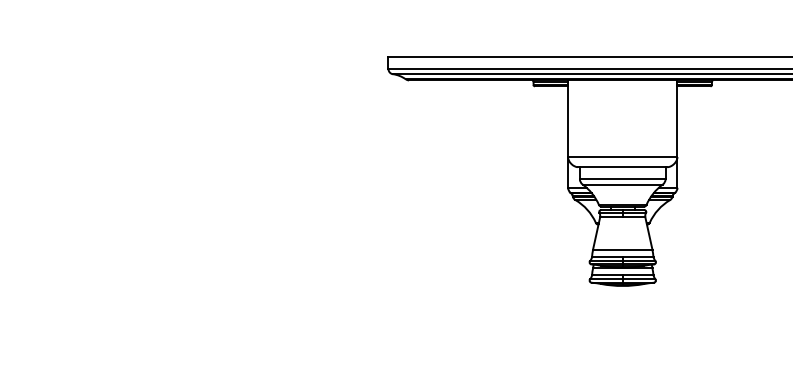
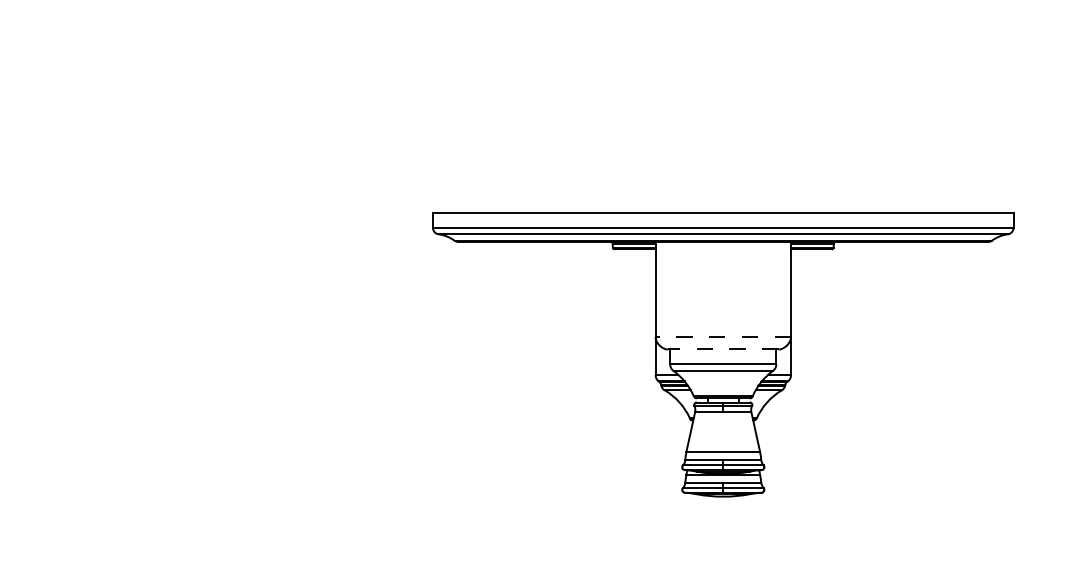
line: (622, 157) -> (723, 337), solid -> dashed
line: (622, 167) -> (722, 349), solid -> dashed

